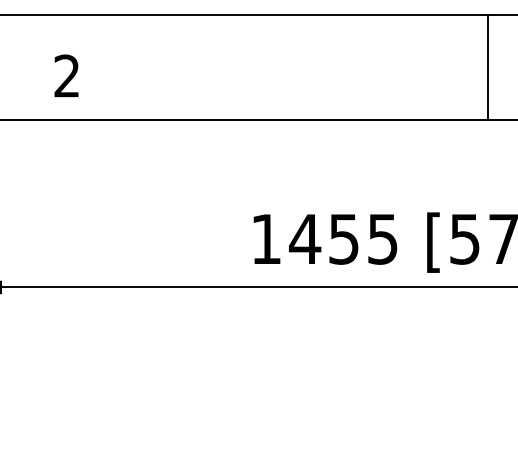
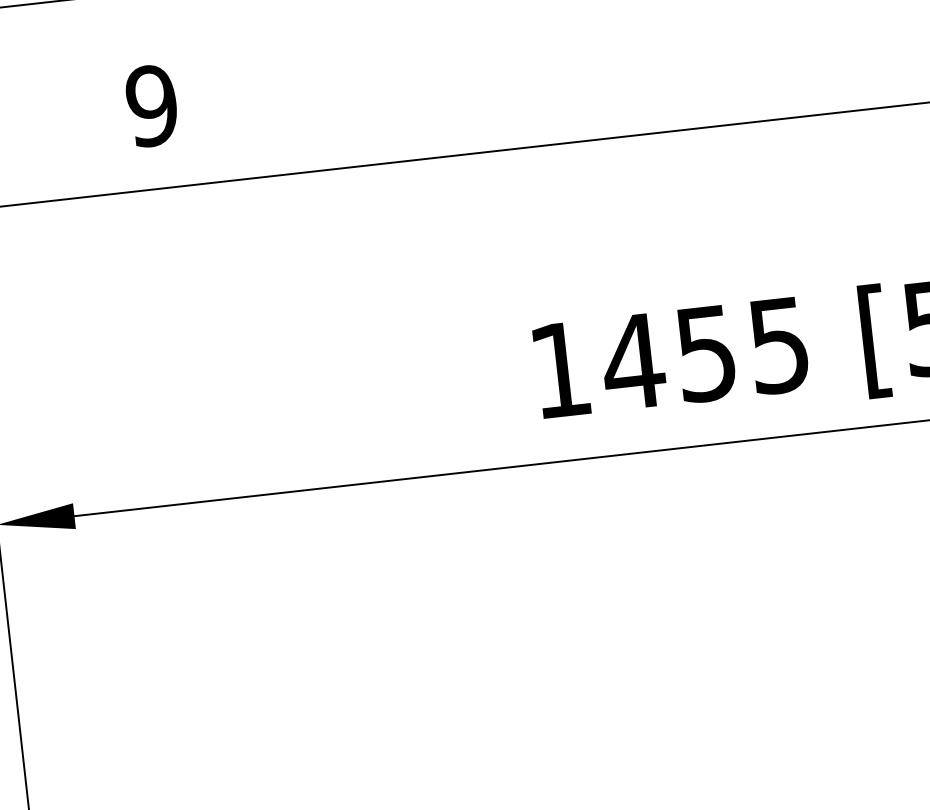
text: (66, 75) -> (150, 104), 2 -> 9

